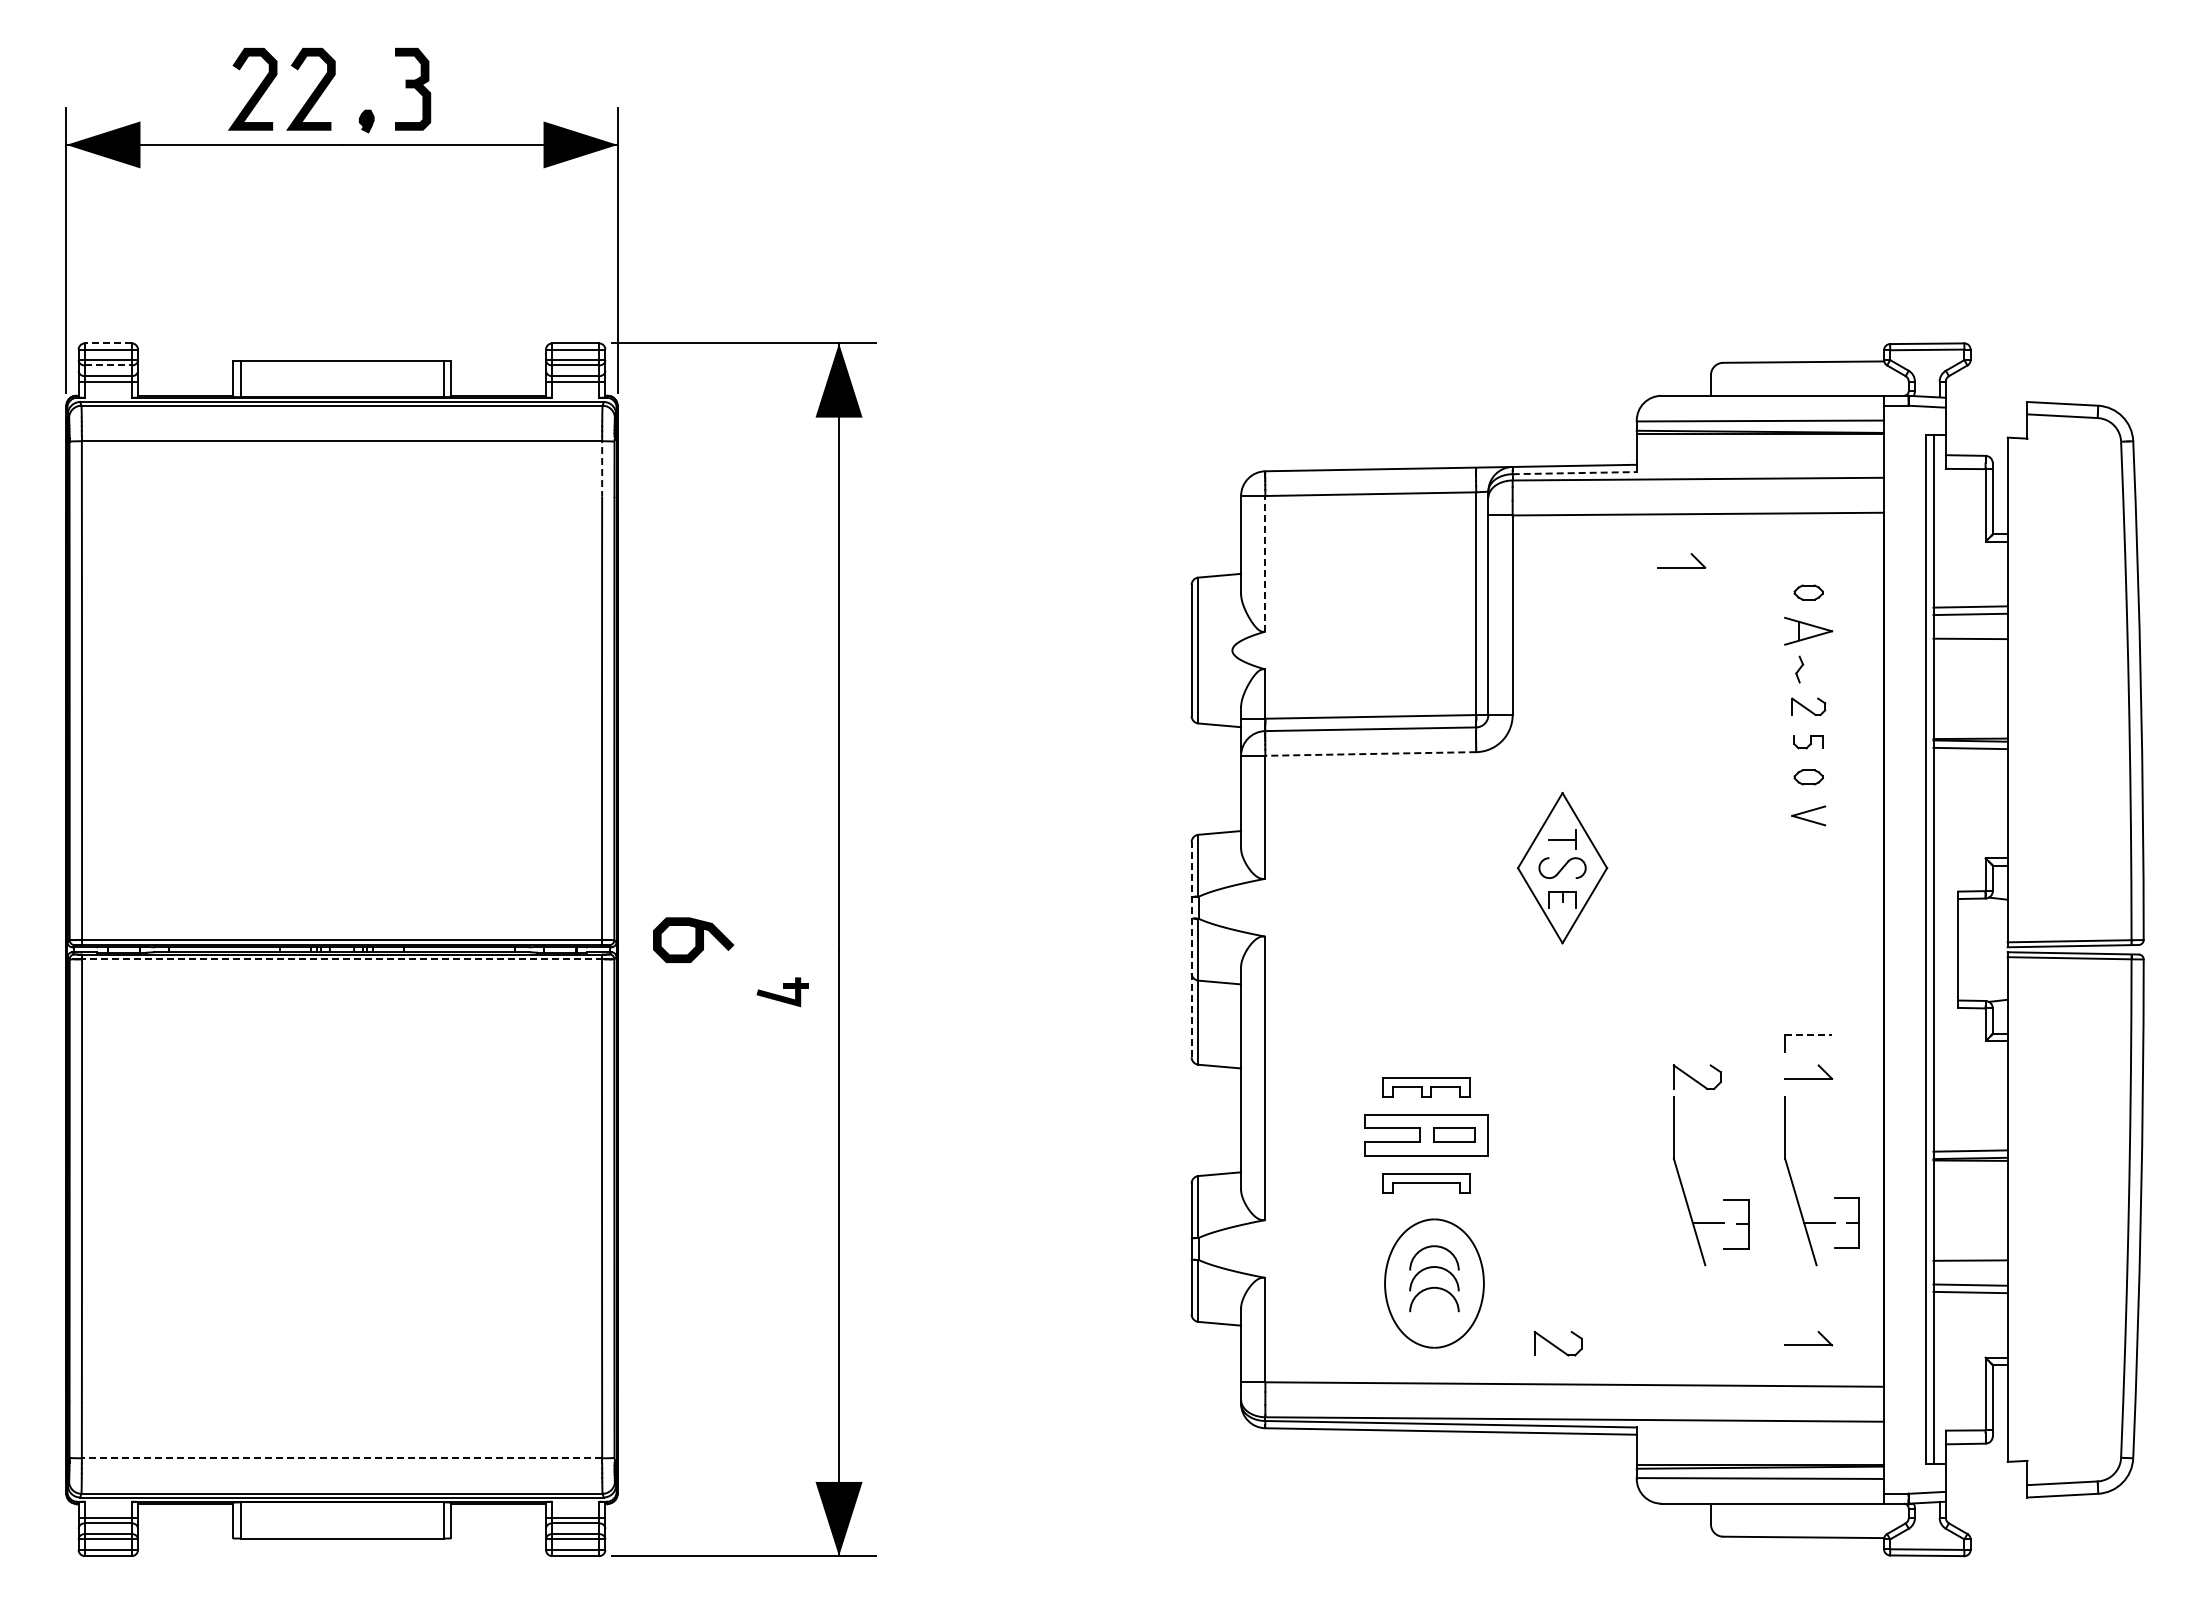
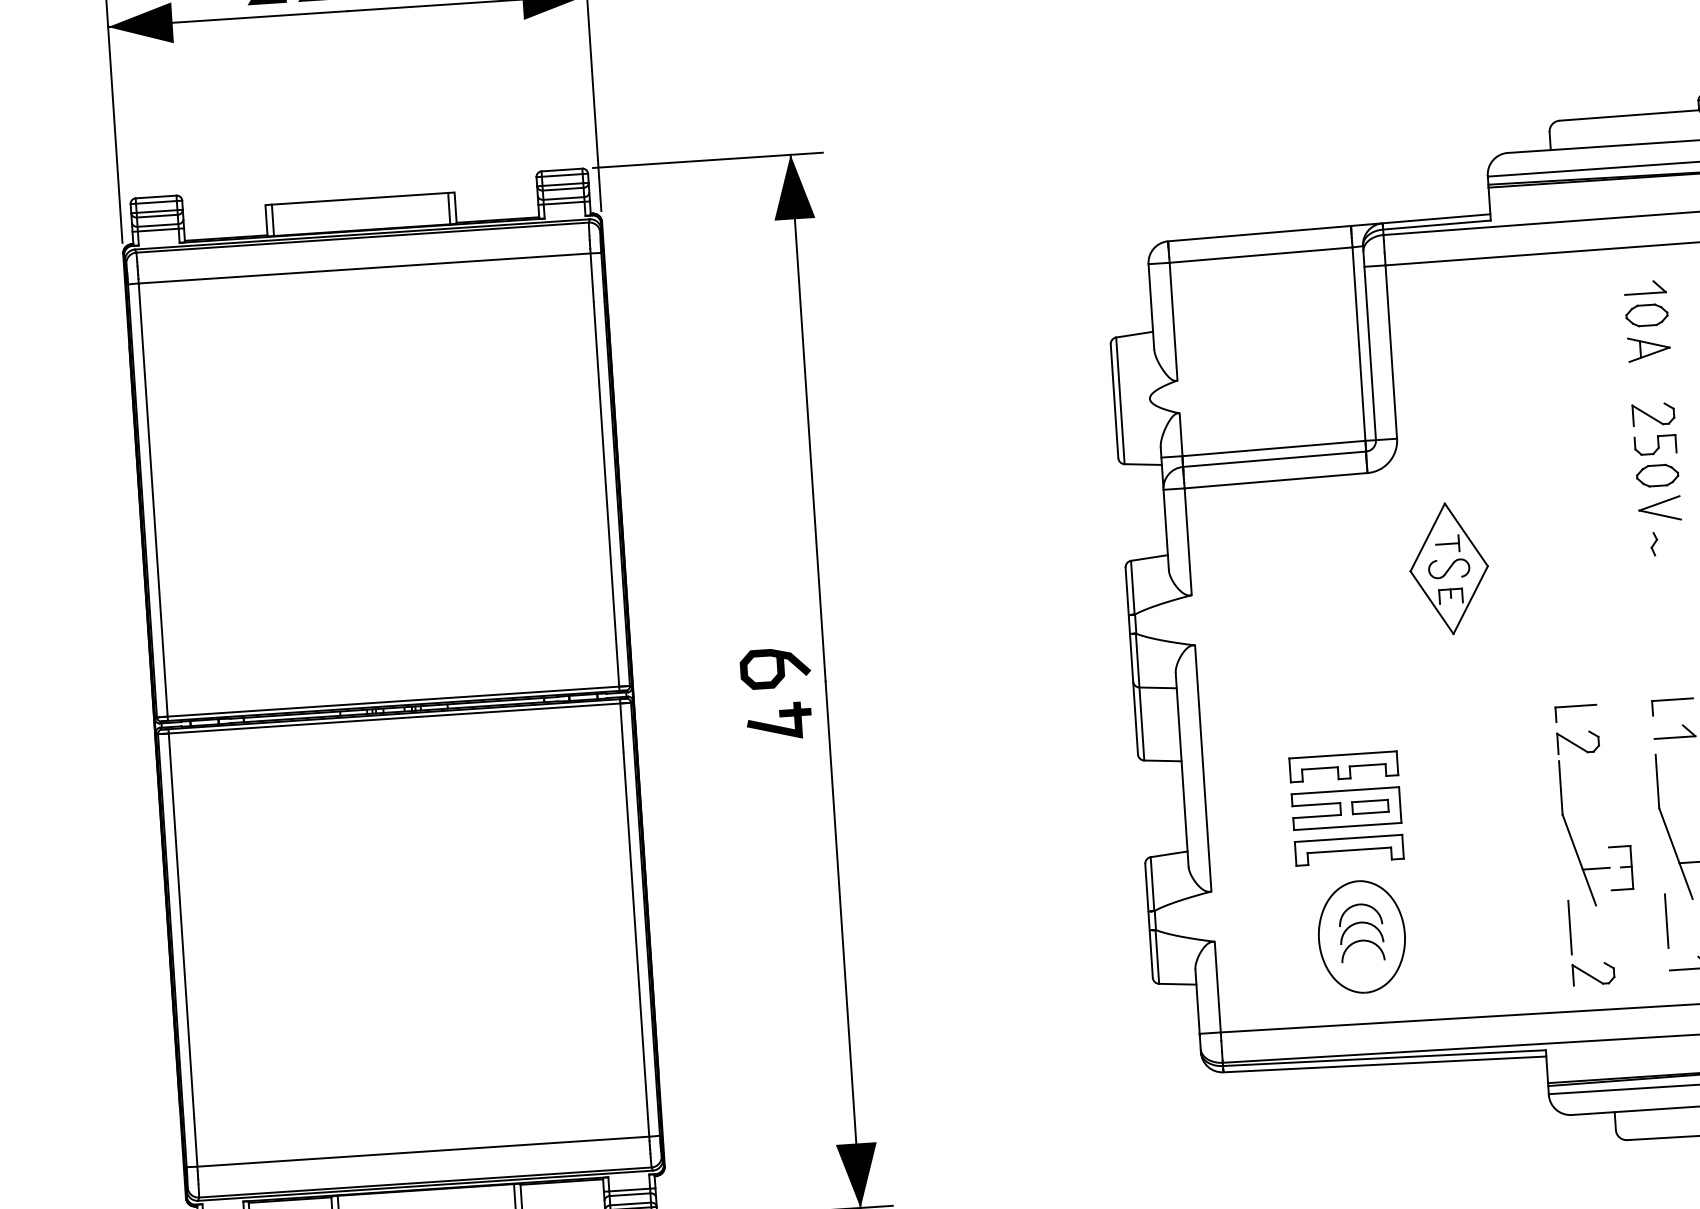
line: (107, 343) -> (155, 197), dashed -> solid
line: (108, 365) -> (157, 216), dashed -> solid
line: (602, 466) -> (592, 275), dashed -> solid
line: (1575, 473) -> (1437, 225), dashed -> solid
line: (1265, 563) -> (1173, 321), dashed -> solid
part: (1681, 567) -> (1645, 293), moved
part: (1808, 592) -> (1646, 315), size x1.67
part: (1799, 669) -> (1654, 544), moved
part: (1808, 706) -> (1653, 414), size x1.43
part: (1808, 742) -> (1655, 445), size x1.67
line: (1370, 753) -> (1275, 480), dashed -> solid
part: (1808, 777) -> (1657, 475), size x1.67
part: (1808, 815) -> (1659, 508), size x1.43
curve: (695, 939) -> (777, 667), moved
line: (1191, 949) -> (1131, 660), dashed -> solid
line: (342, 959) -> (394, 718), dashed -> solid
part: (782, 992) -> (778, 721), size x1.43
part: (1697, 1035) -> (1576, 706), added
line: (1809, 1035) -> (1673, 699), dashed -> solid
part: (1426, 1086) -> (1343, 766), size x1.43
part: (1426, 1183) -> (1349, 850), size x1.43
line: (1673, 1288) -> (1569, 927), added
line: (1785, 1288) -> (1667, 920), added
part: (1557, 1343) -> (1592, 973), moved
line: (341, 1458) -> (422, 1151), dashed -> solid

